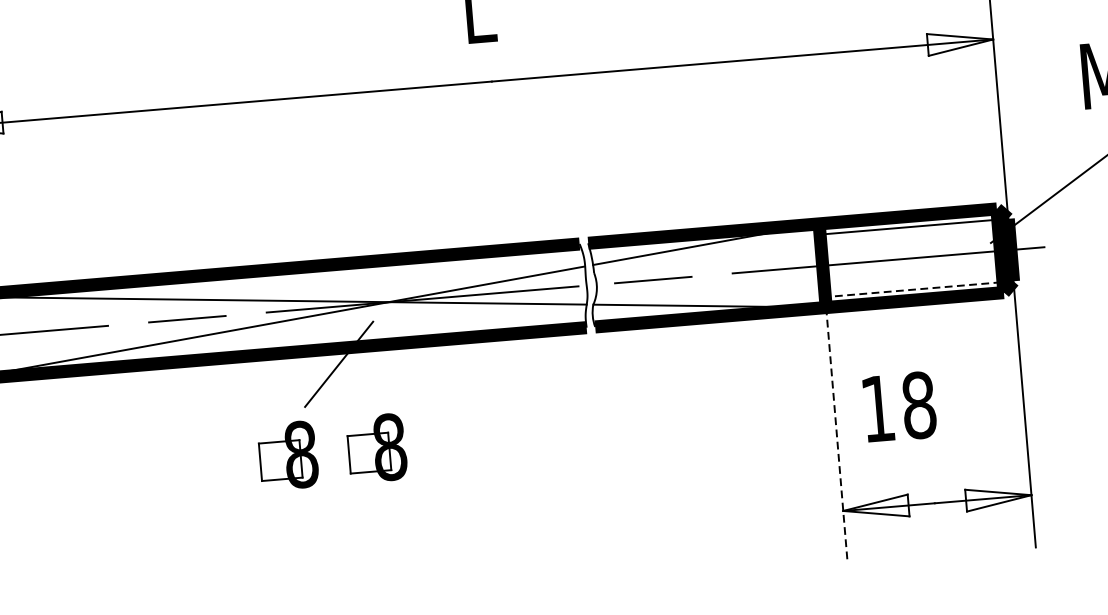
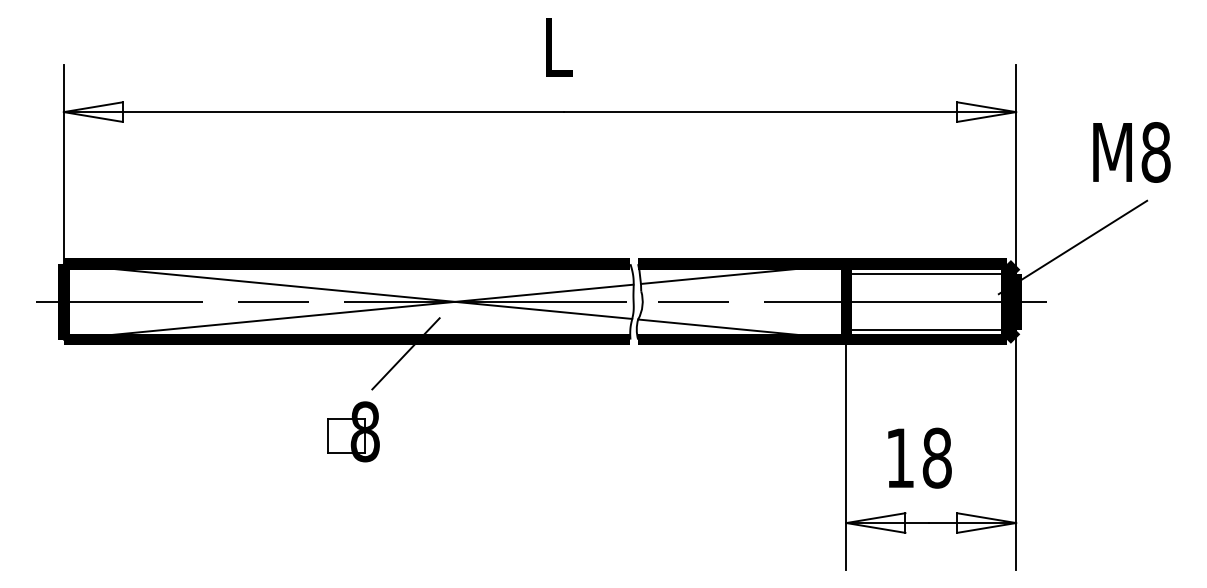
line: (919, 289) -> (931, 330), dashed -> solid
text: (899, 406) -> (919, 457), moved
line: (837, 436) -> (846, 455), dashed -> solid
part: (376, 447) -> (433, 431), removed

